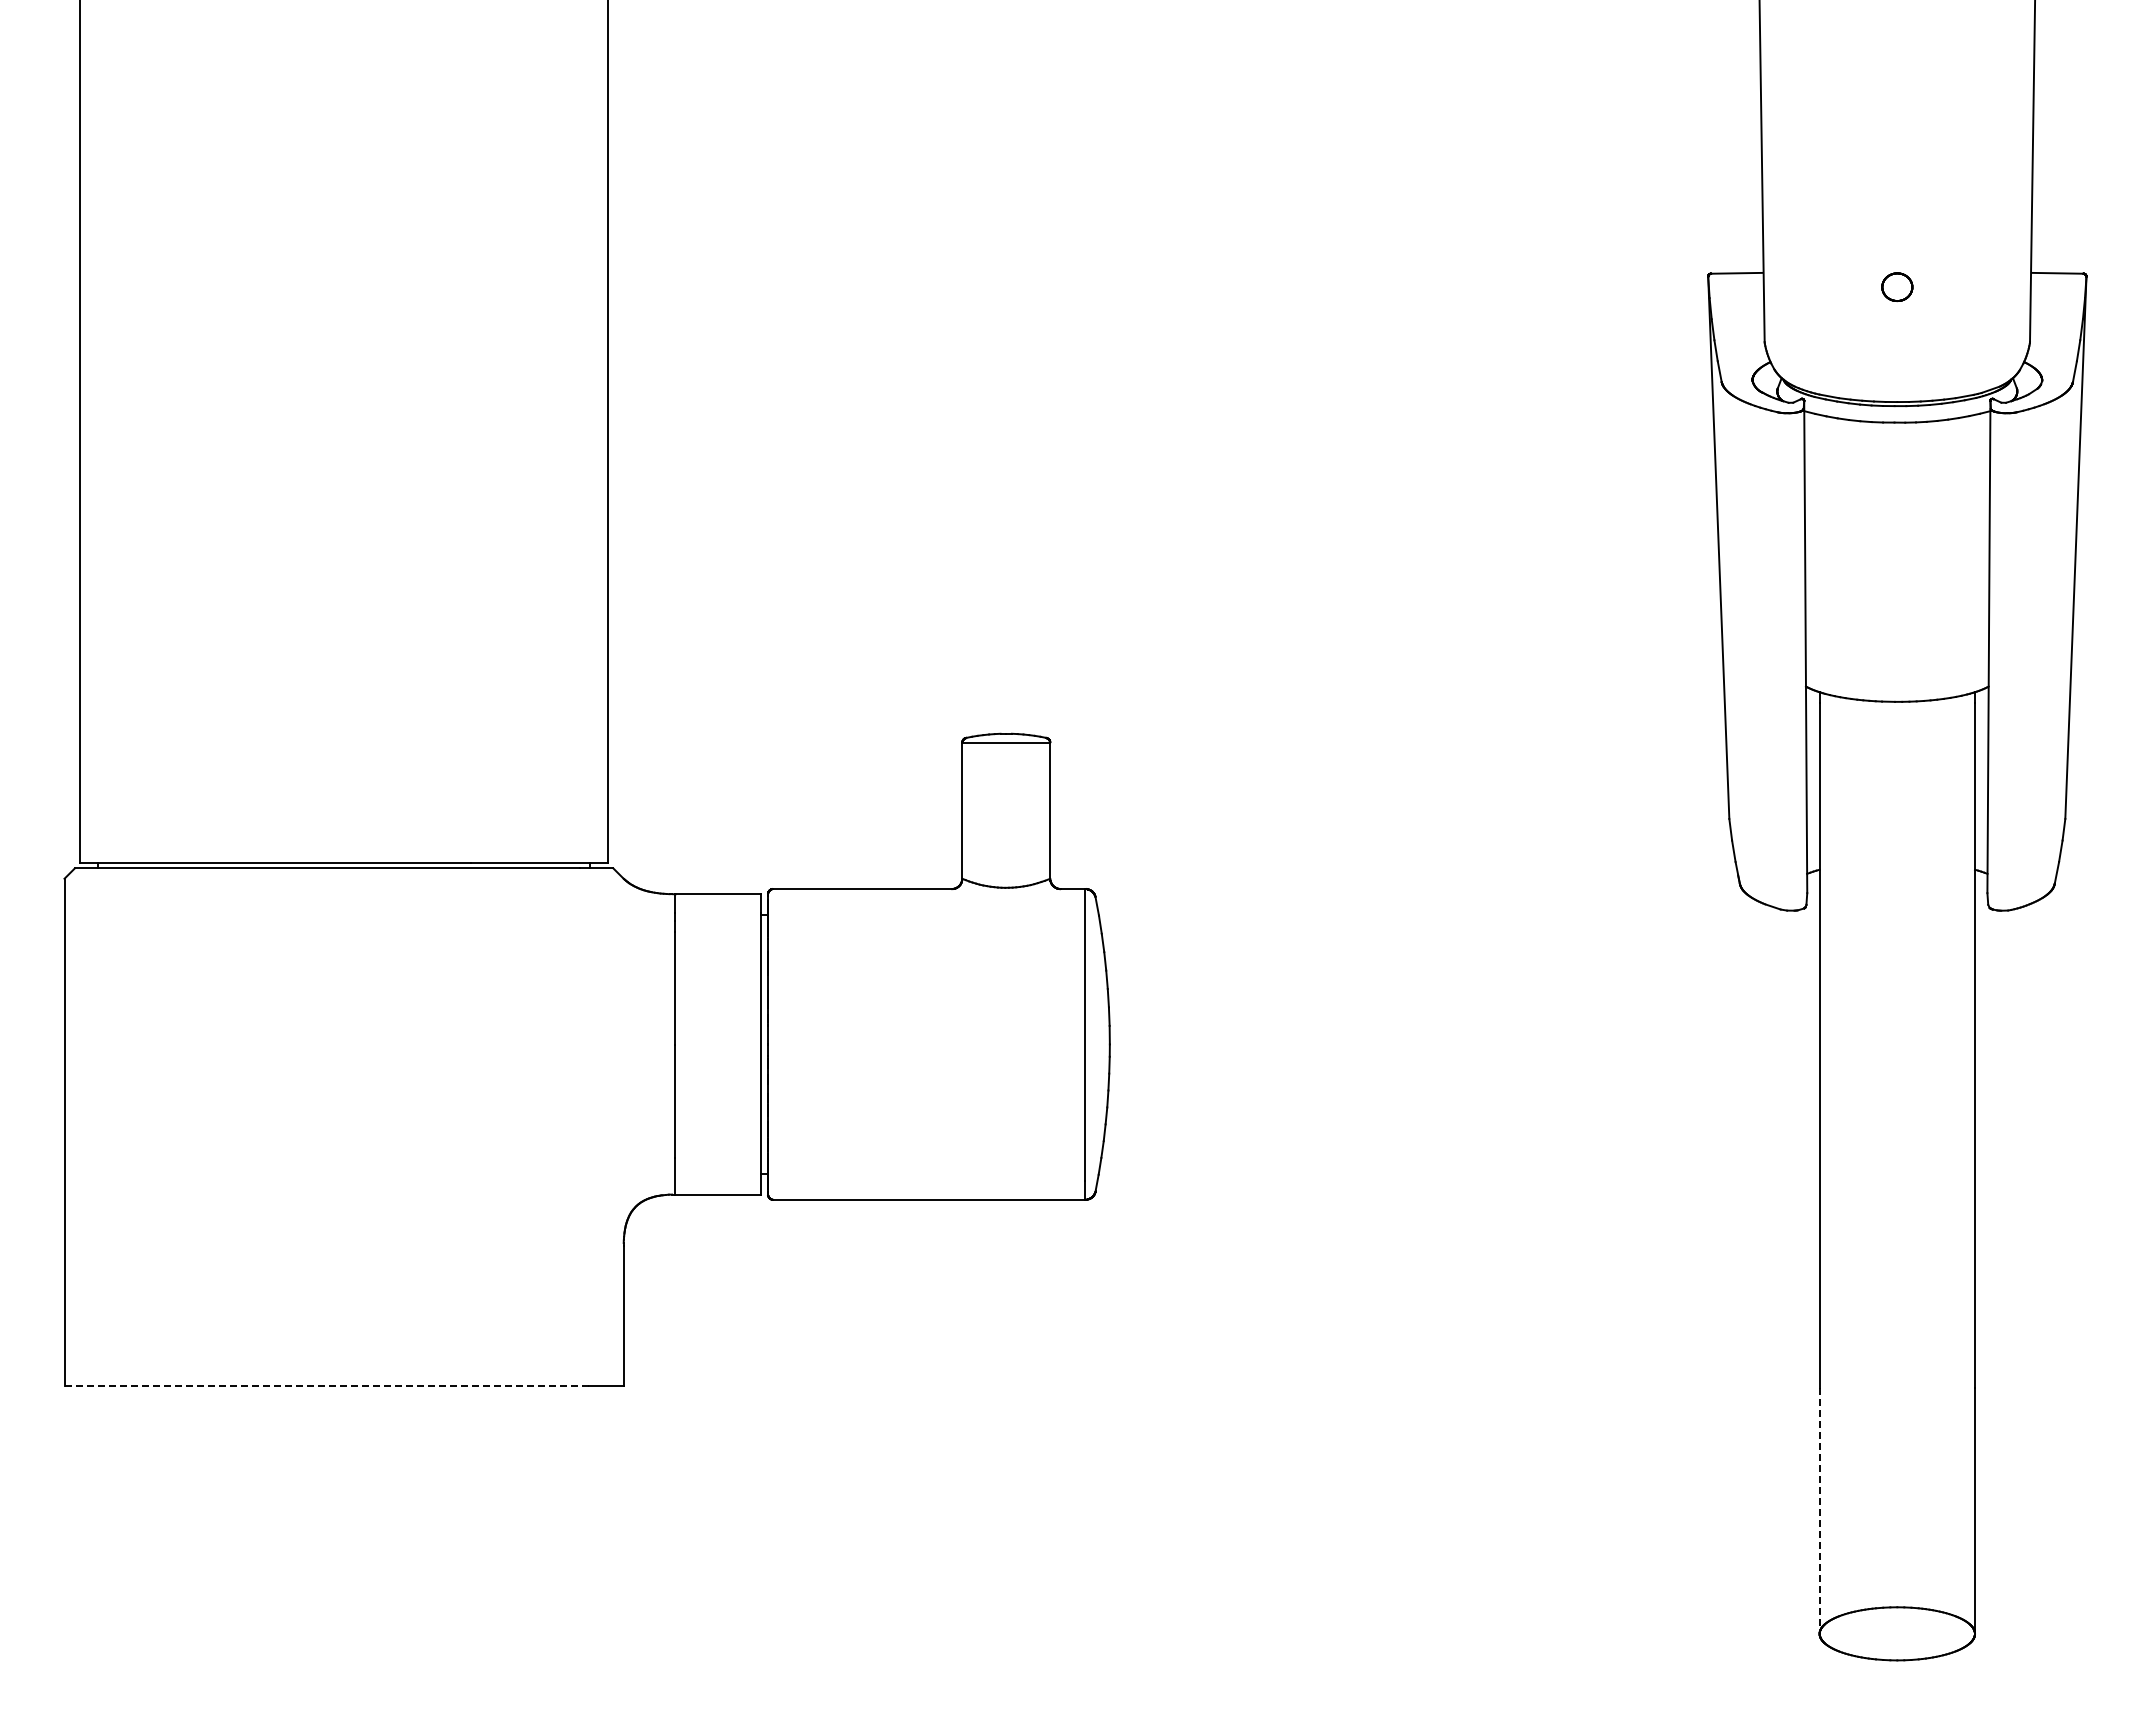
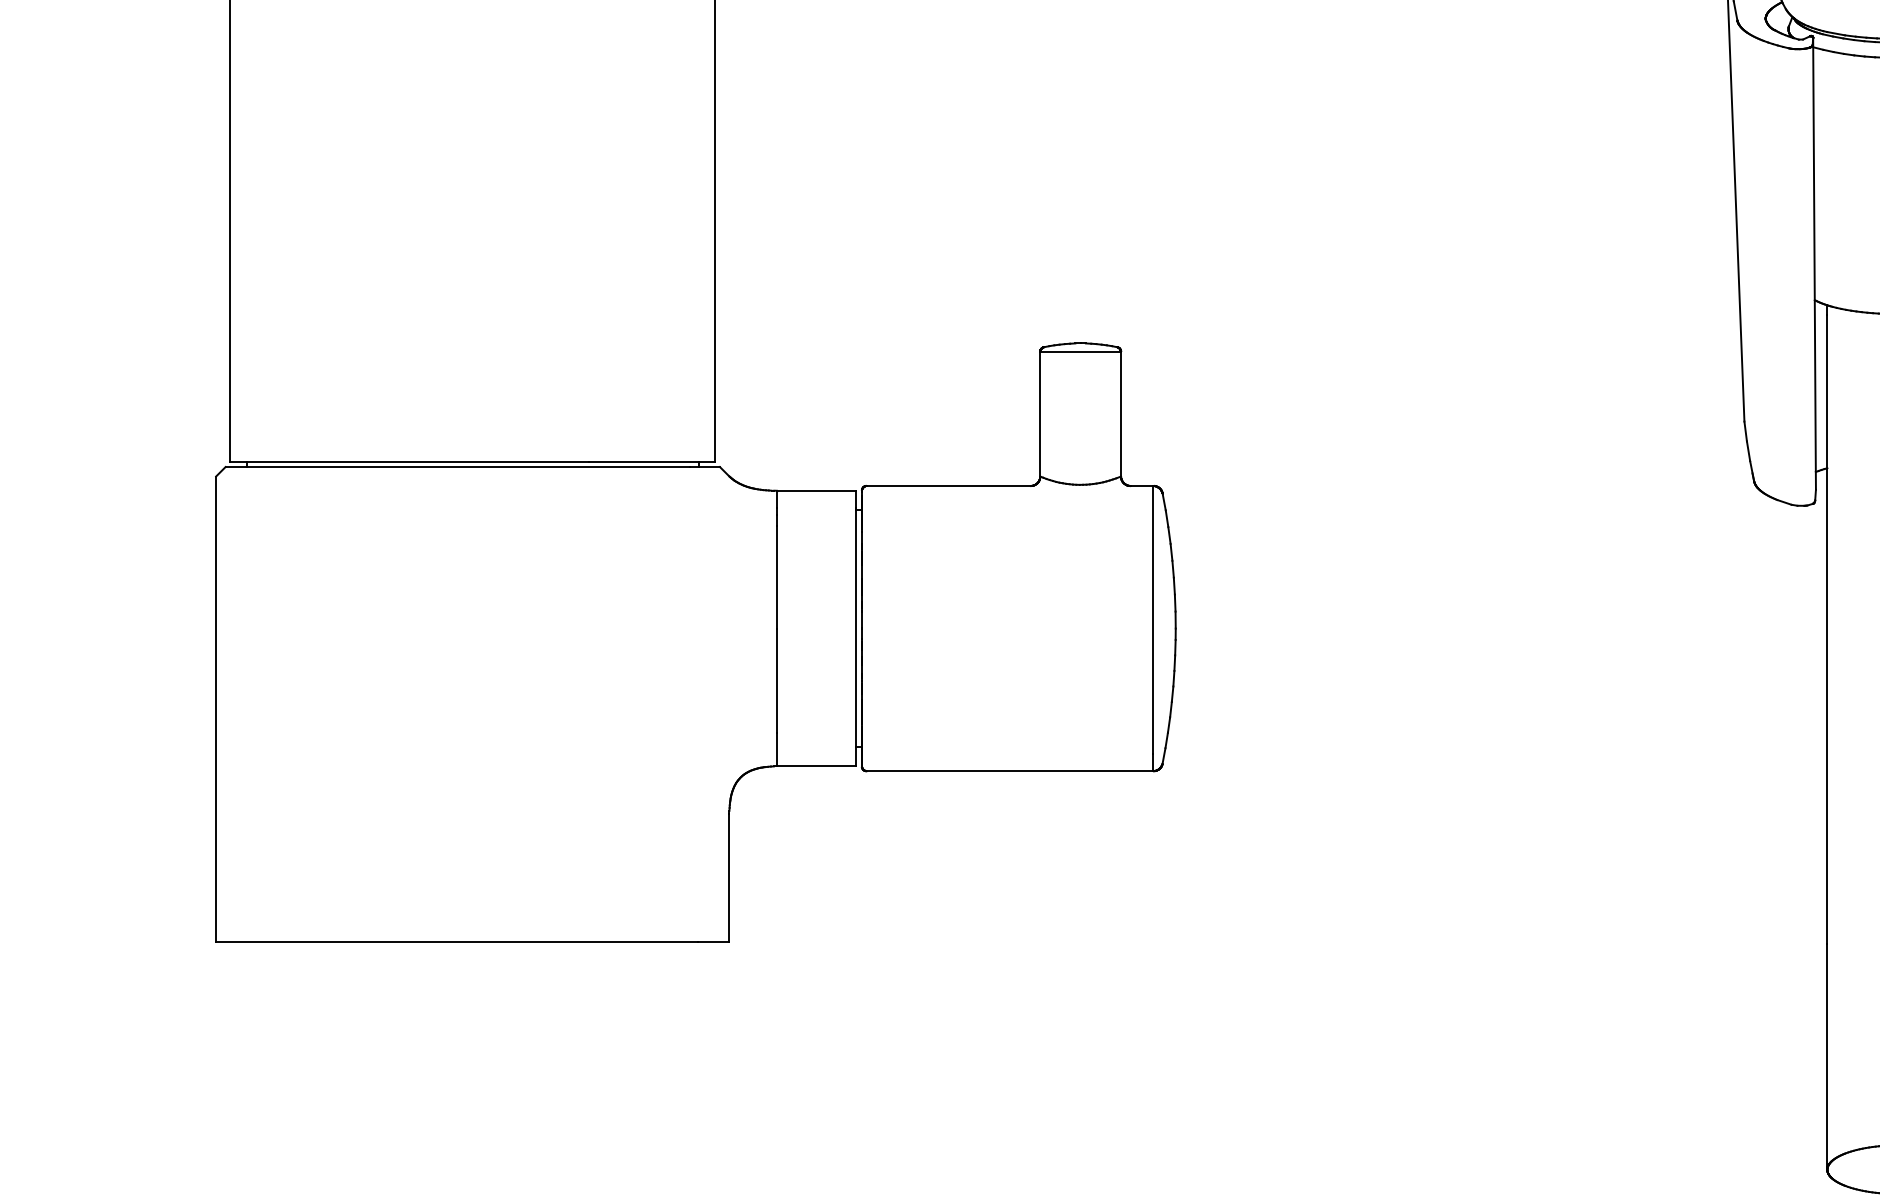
line: (326, 1386) -> (456, 942), dashed -> solid
line: (1819, 1510) -> (1827, 1056), dashed -> solid

